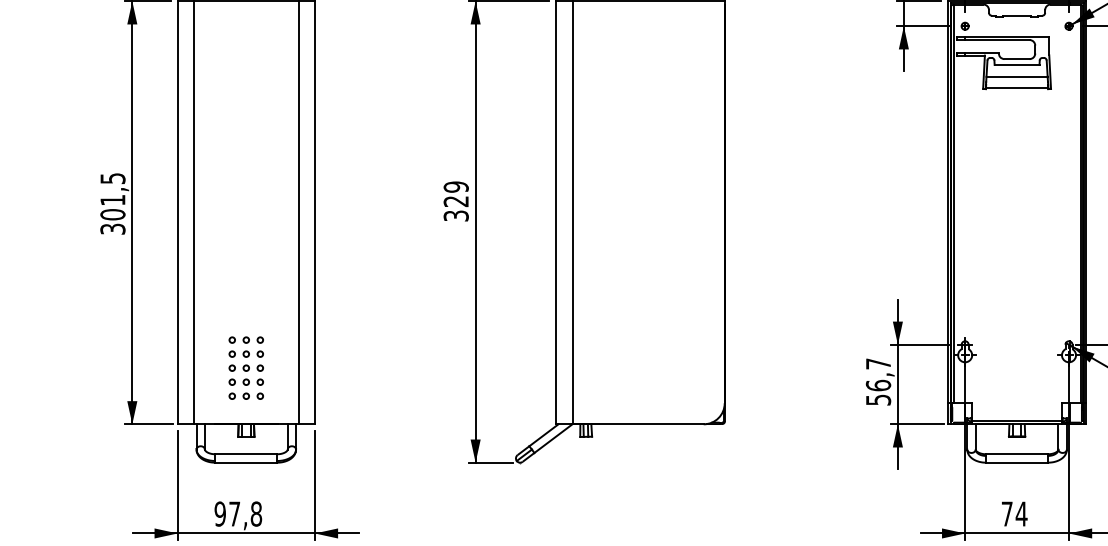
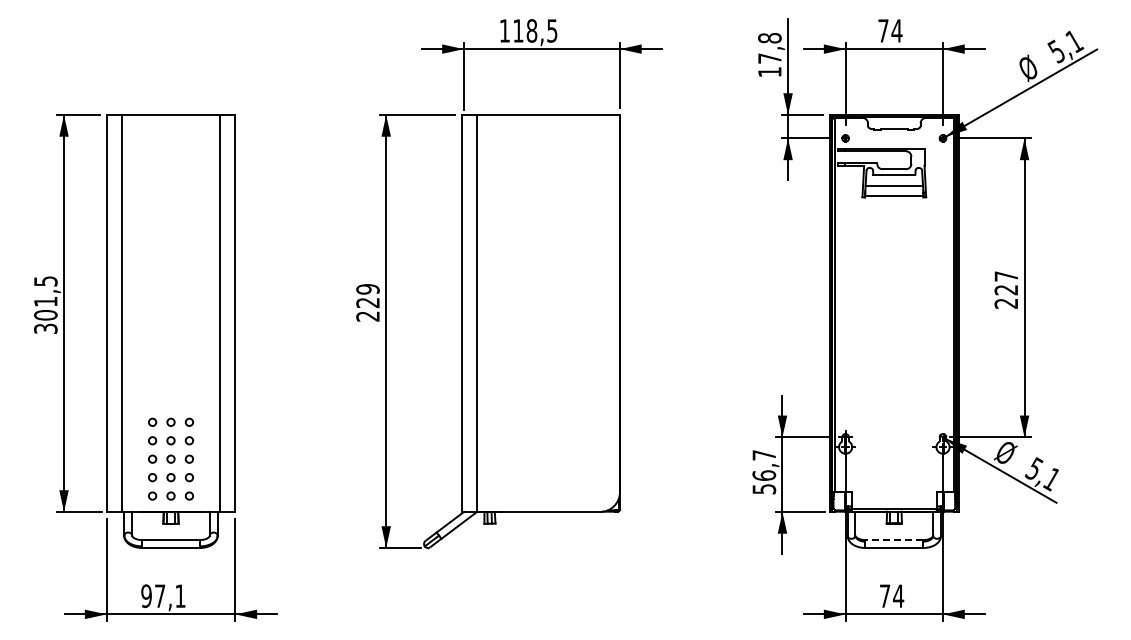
text: (455, 216) -> (367, 316), 329 -> 229
part: (245, 368) -> (170, 459), size x1.4
line: (1017, 454) -> (894, 540), solid -> dashed
text: (256, 514) -> (180, 596), 97,8 -> 97,1

